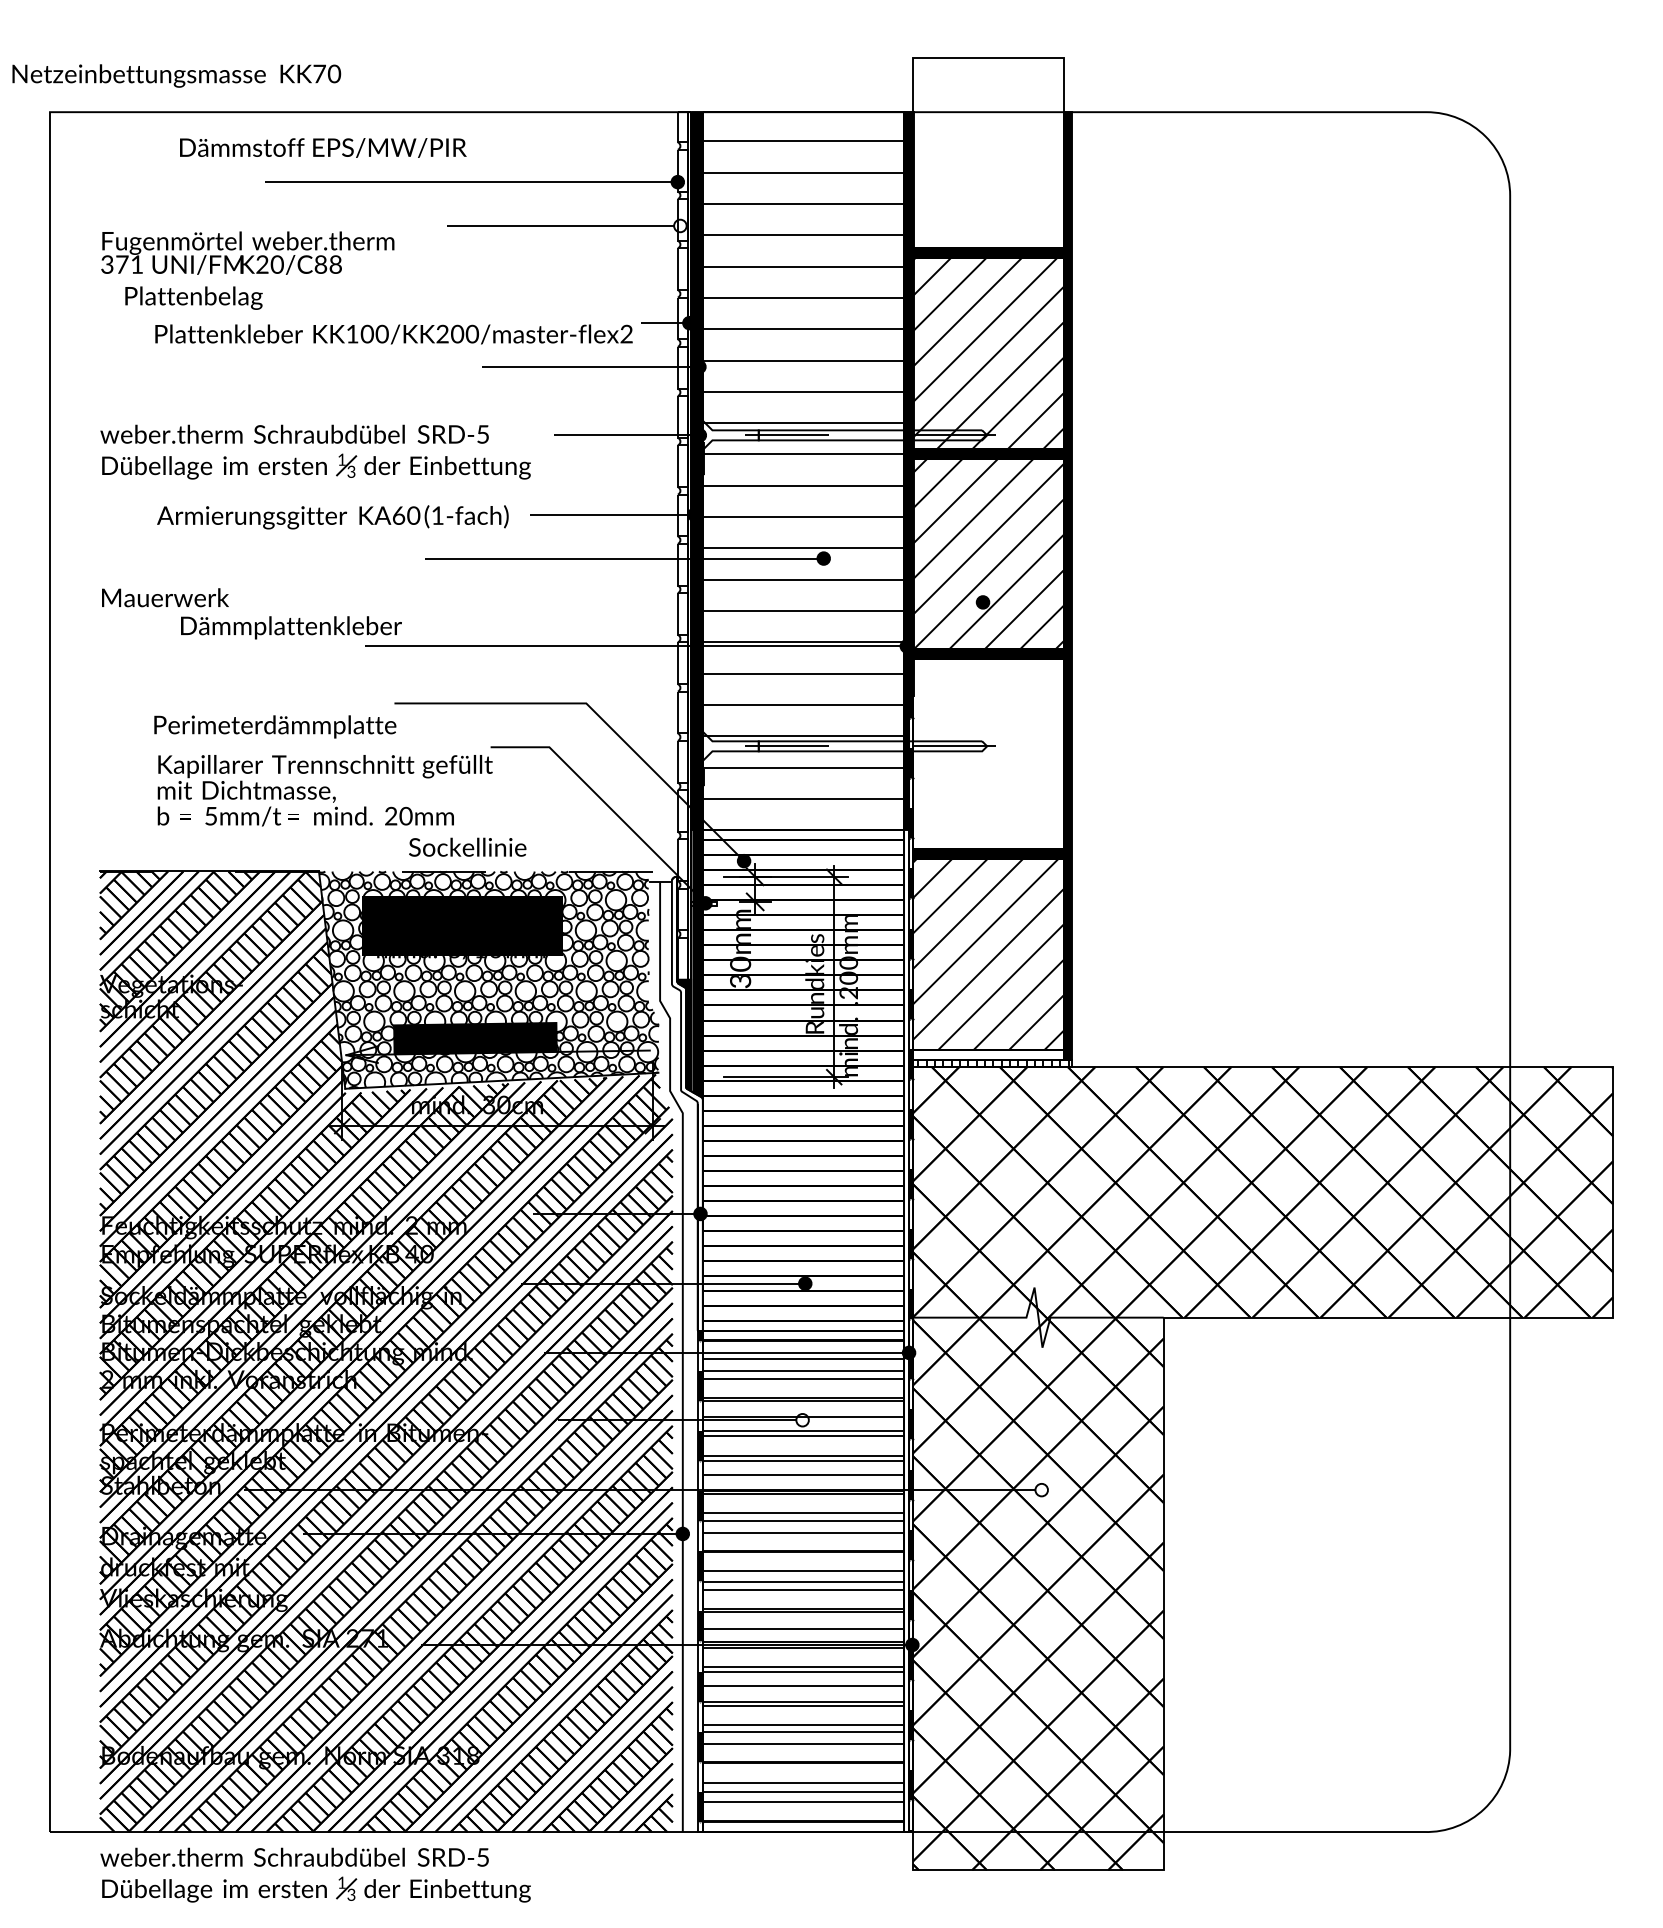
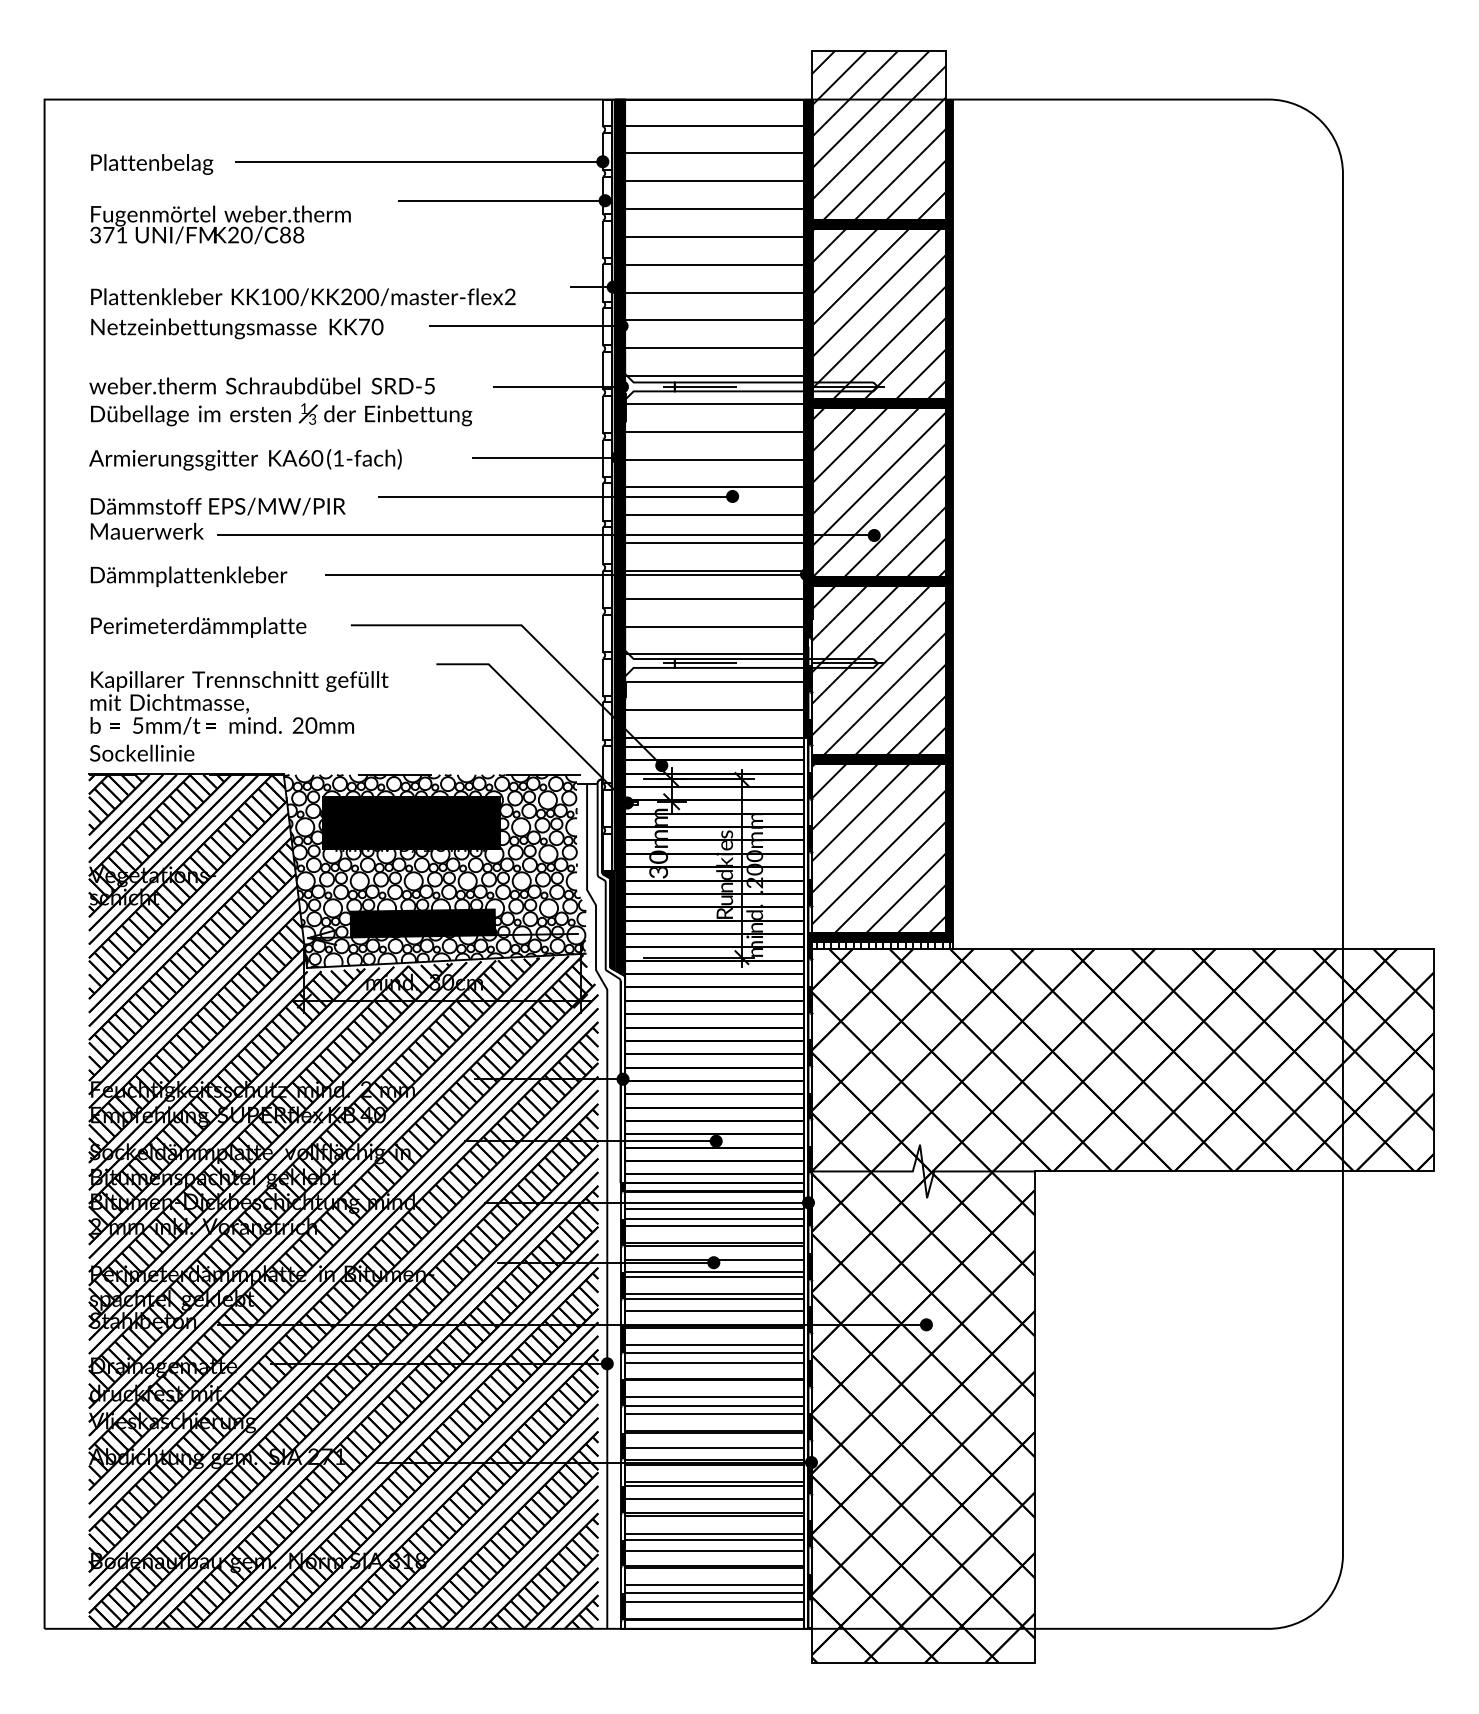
text: (176, 75) -> (237, 328), moved
text: (323, 147) -> (218, 506), moved
hatch: (988, 152) -> (879, 135), added
fill: (680, 225) -> (605, 200), added
text: (193, 297) -> (151, 163), moved
text: (393, 334) -> (302, 297), moved
text: (332, 517) -> (245, 459), moved
line: (610, 602) -> (542, 535), added
text: (291, 627) -> (189, 576), moved
text: (275, 726) -> (198, 627), moved
hatch: (988, 753) -> (879, 669), added
text: (324, 790) -> (238, 702), moved
text: (467, 846) -> (141, 752), moved
fill: (988, 1054) -> (879, 937), added
fill: (802, 1419) -> (713, 1262), added
fill: (1041, 1489) -> (926, 1324), added
part: (313, 1866) -> (278, 1659), removed

